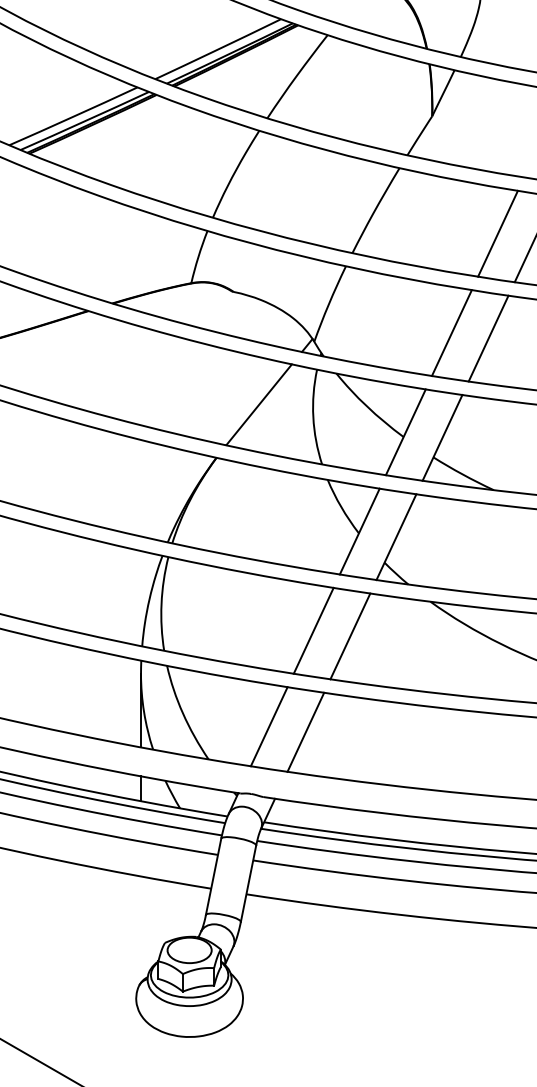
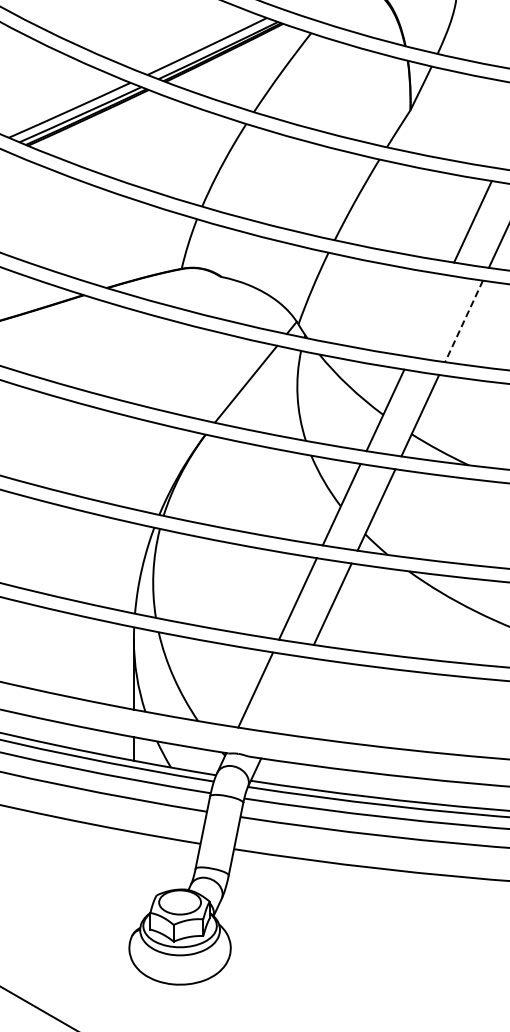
line: (452, 332) -> (429, 315), removed
line: (489, 338) -> (464, 321), solid -> dashed
line: (305, 731) -> (290, 694), removed

